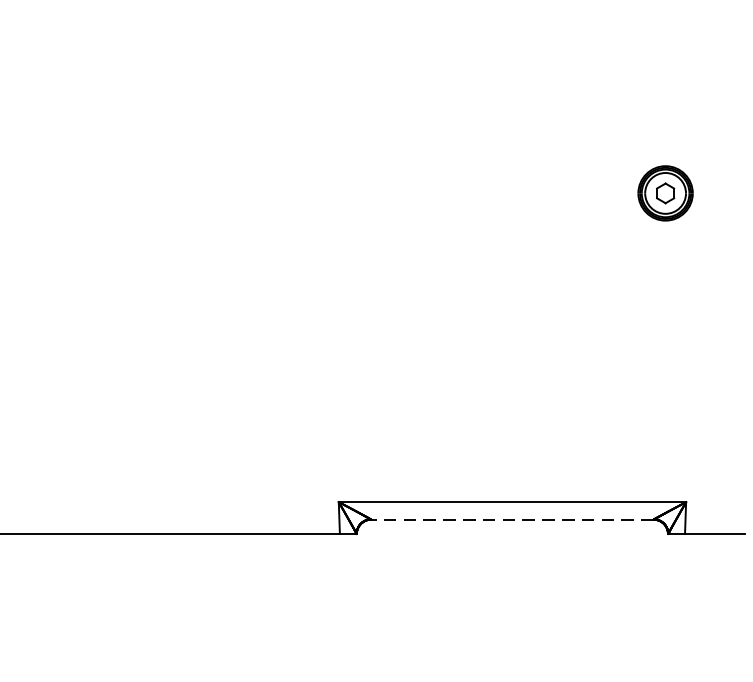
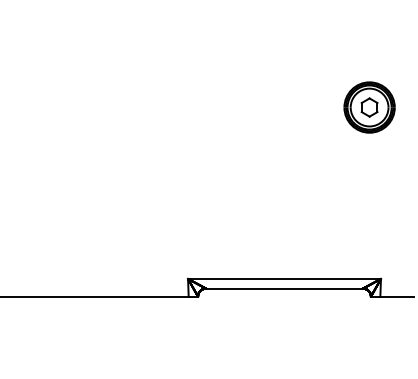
part: (665, 193) -> (369, 107), size x1.67
line: (512, 519) -> (284, 288), dashed -> solid

